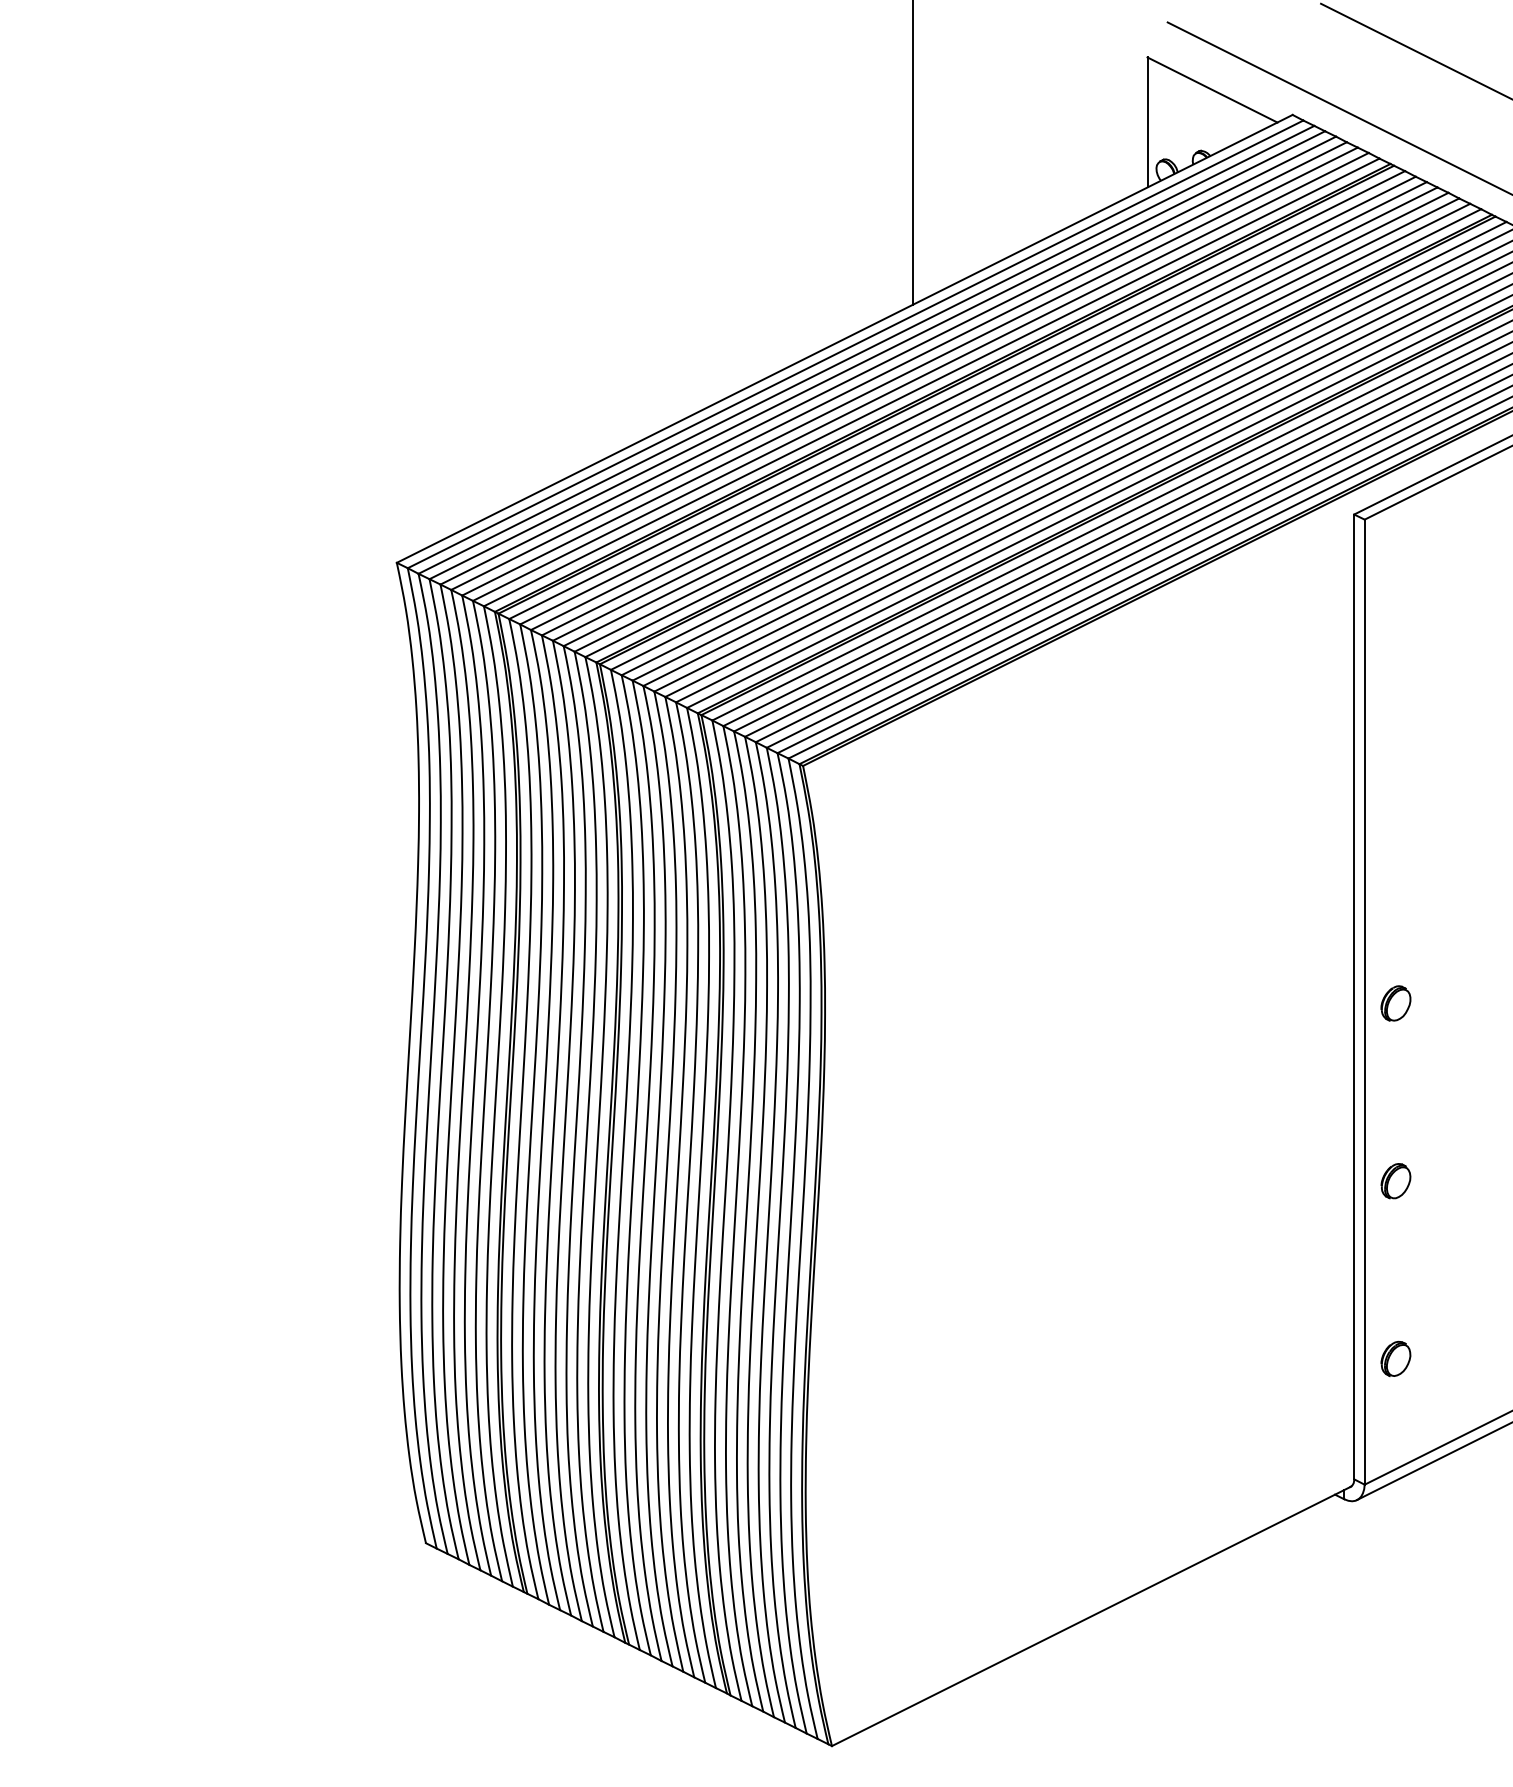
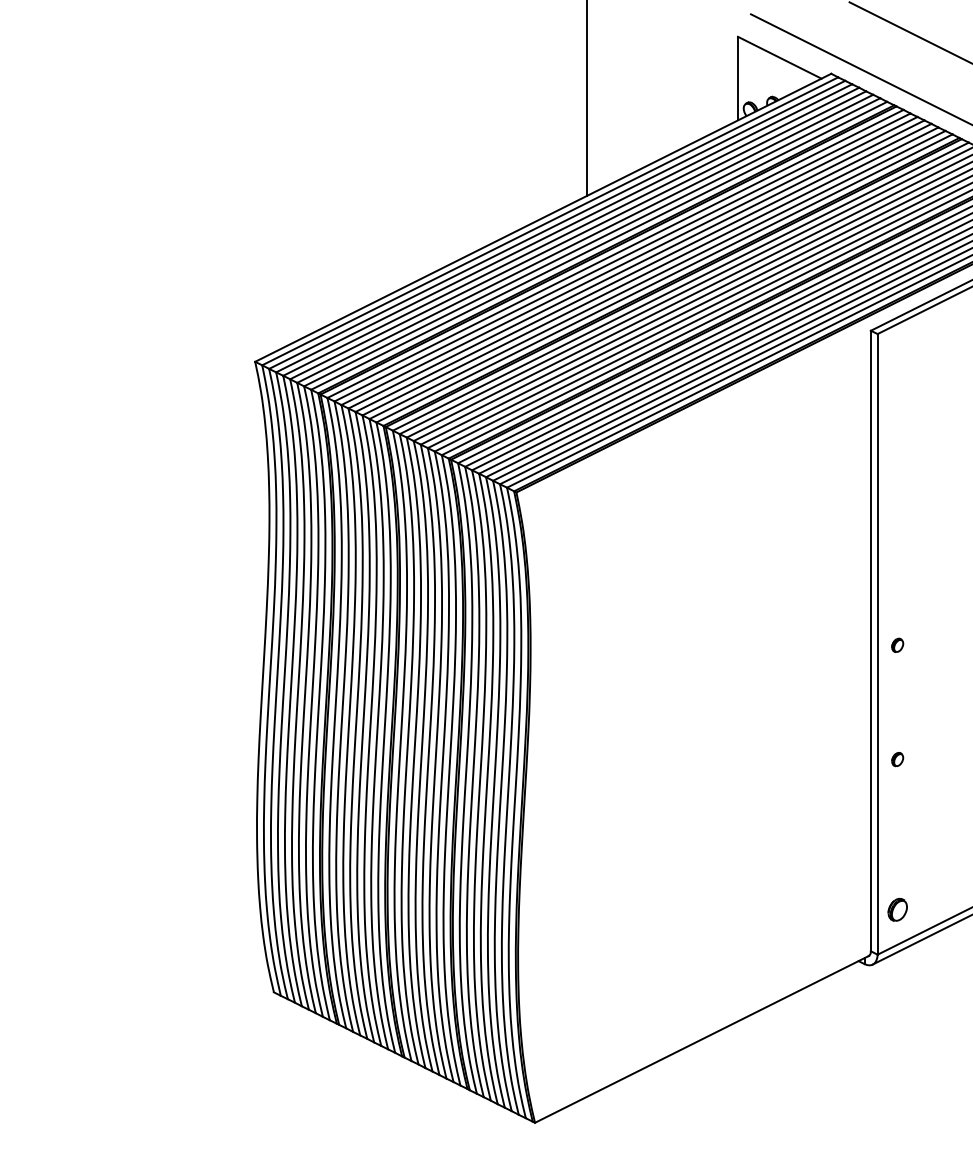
part: (1395, 1003) -> (897, 645), size x0.6
part: (1395, 1181) -> (897, 759), size x0.6
part: (1395, 1358) -> (897, 909), moved

